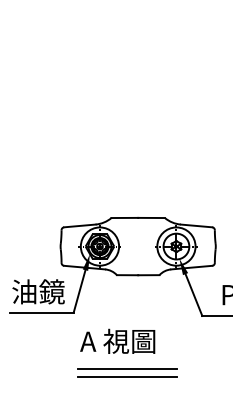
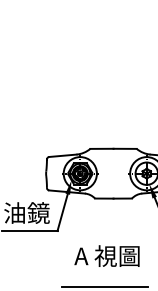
text: (117, 340) -> (106, 255), moved
line: (127, 369) -> (104, 280), removed

